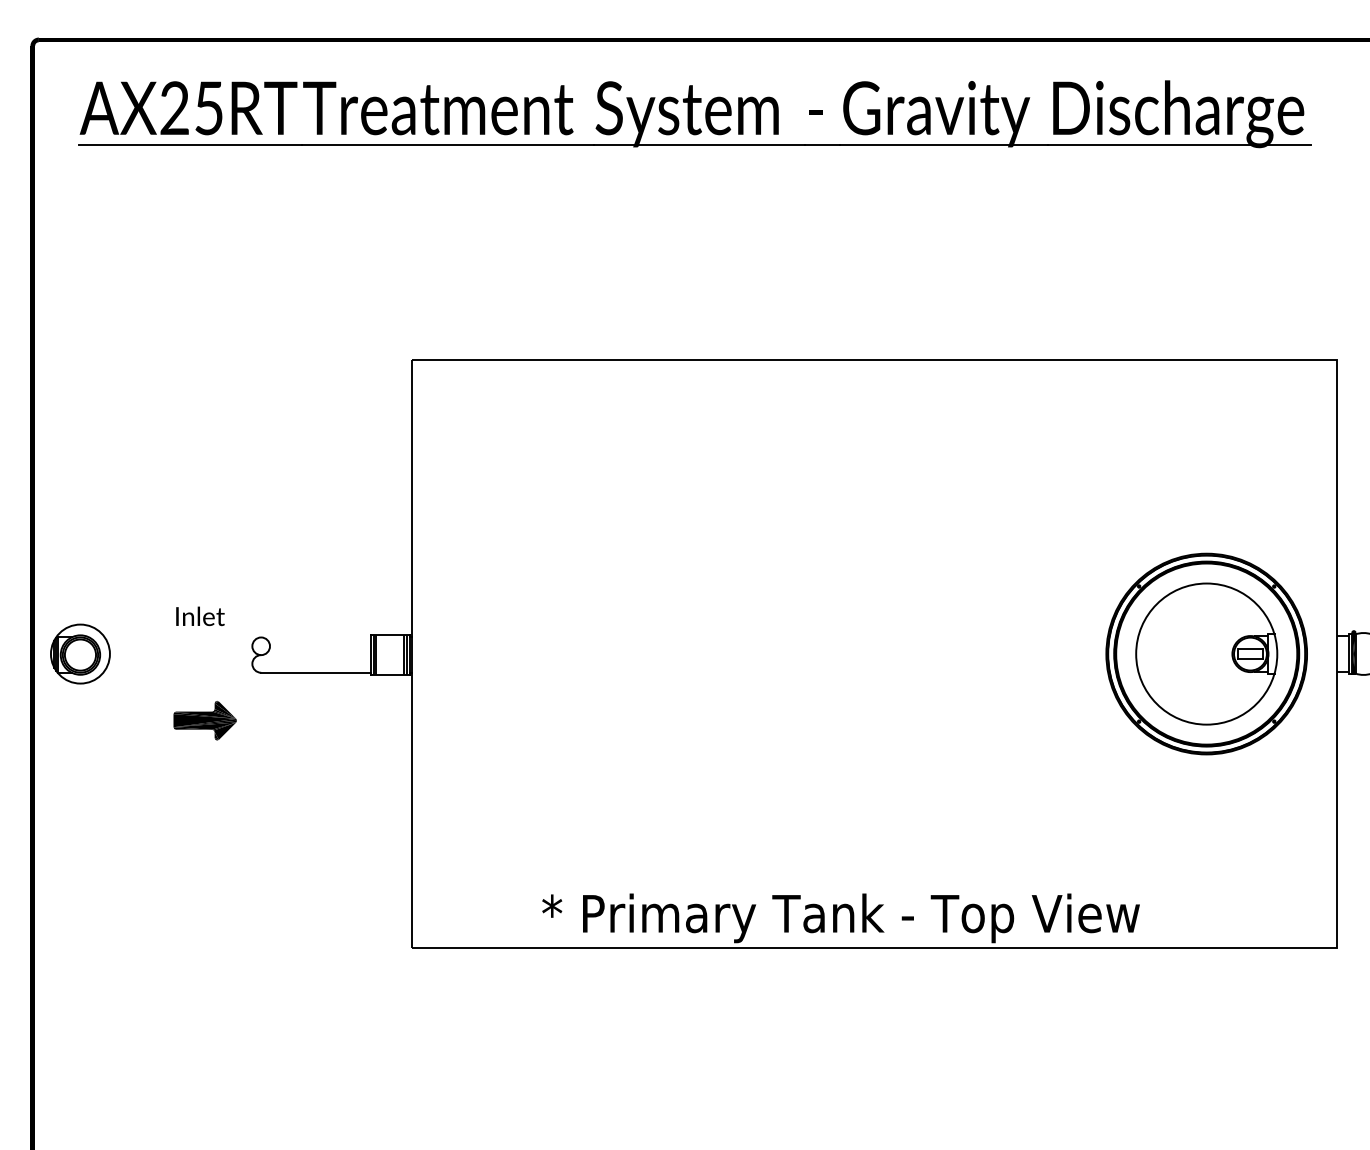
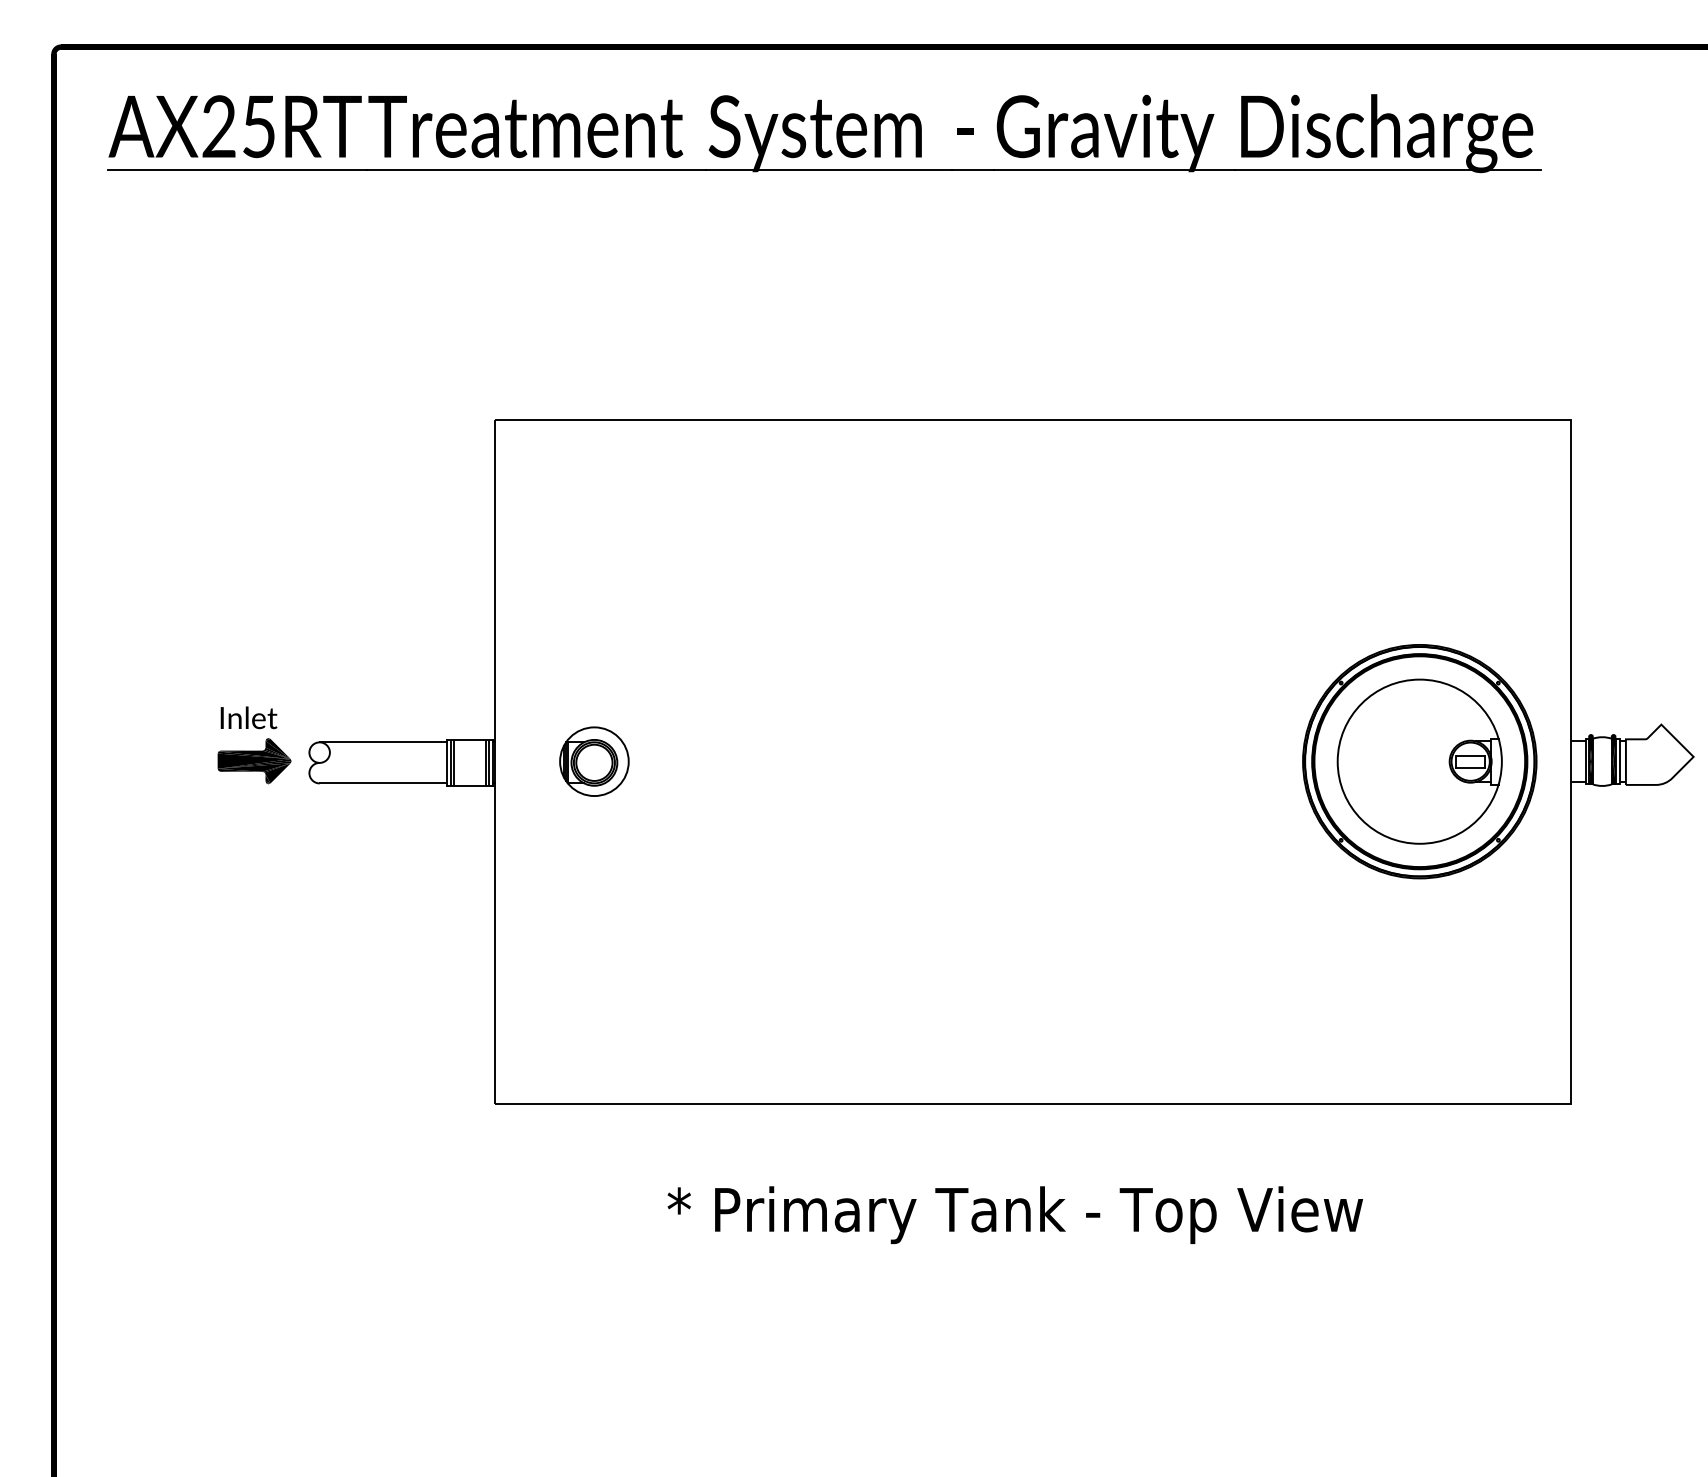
line: (315, 637) -> (382, 742), added
part: (80, 653) -> (594, 761), moved
part: (205, 720) -> (254, 761), moved
text: (840, 917) -> (1014, 1214), moved

